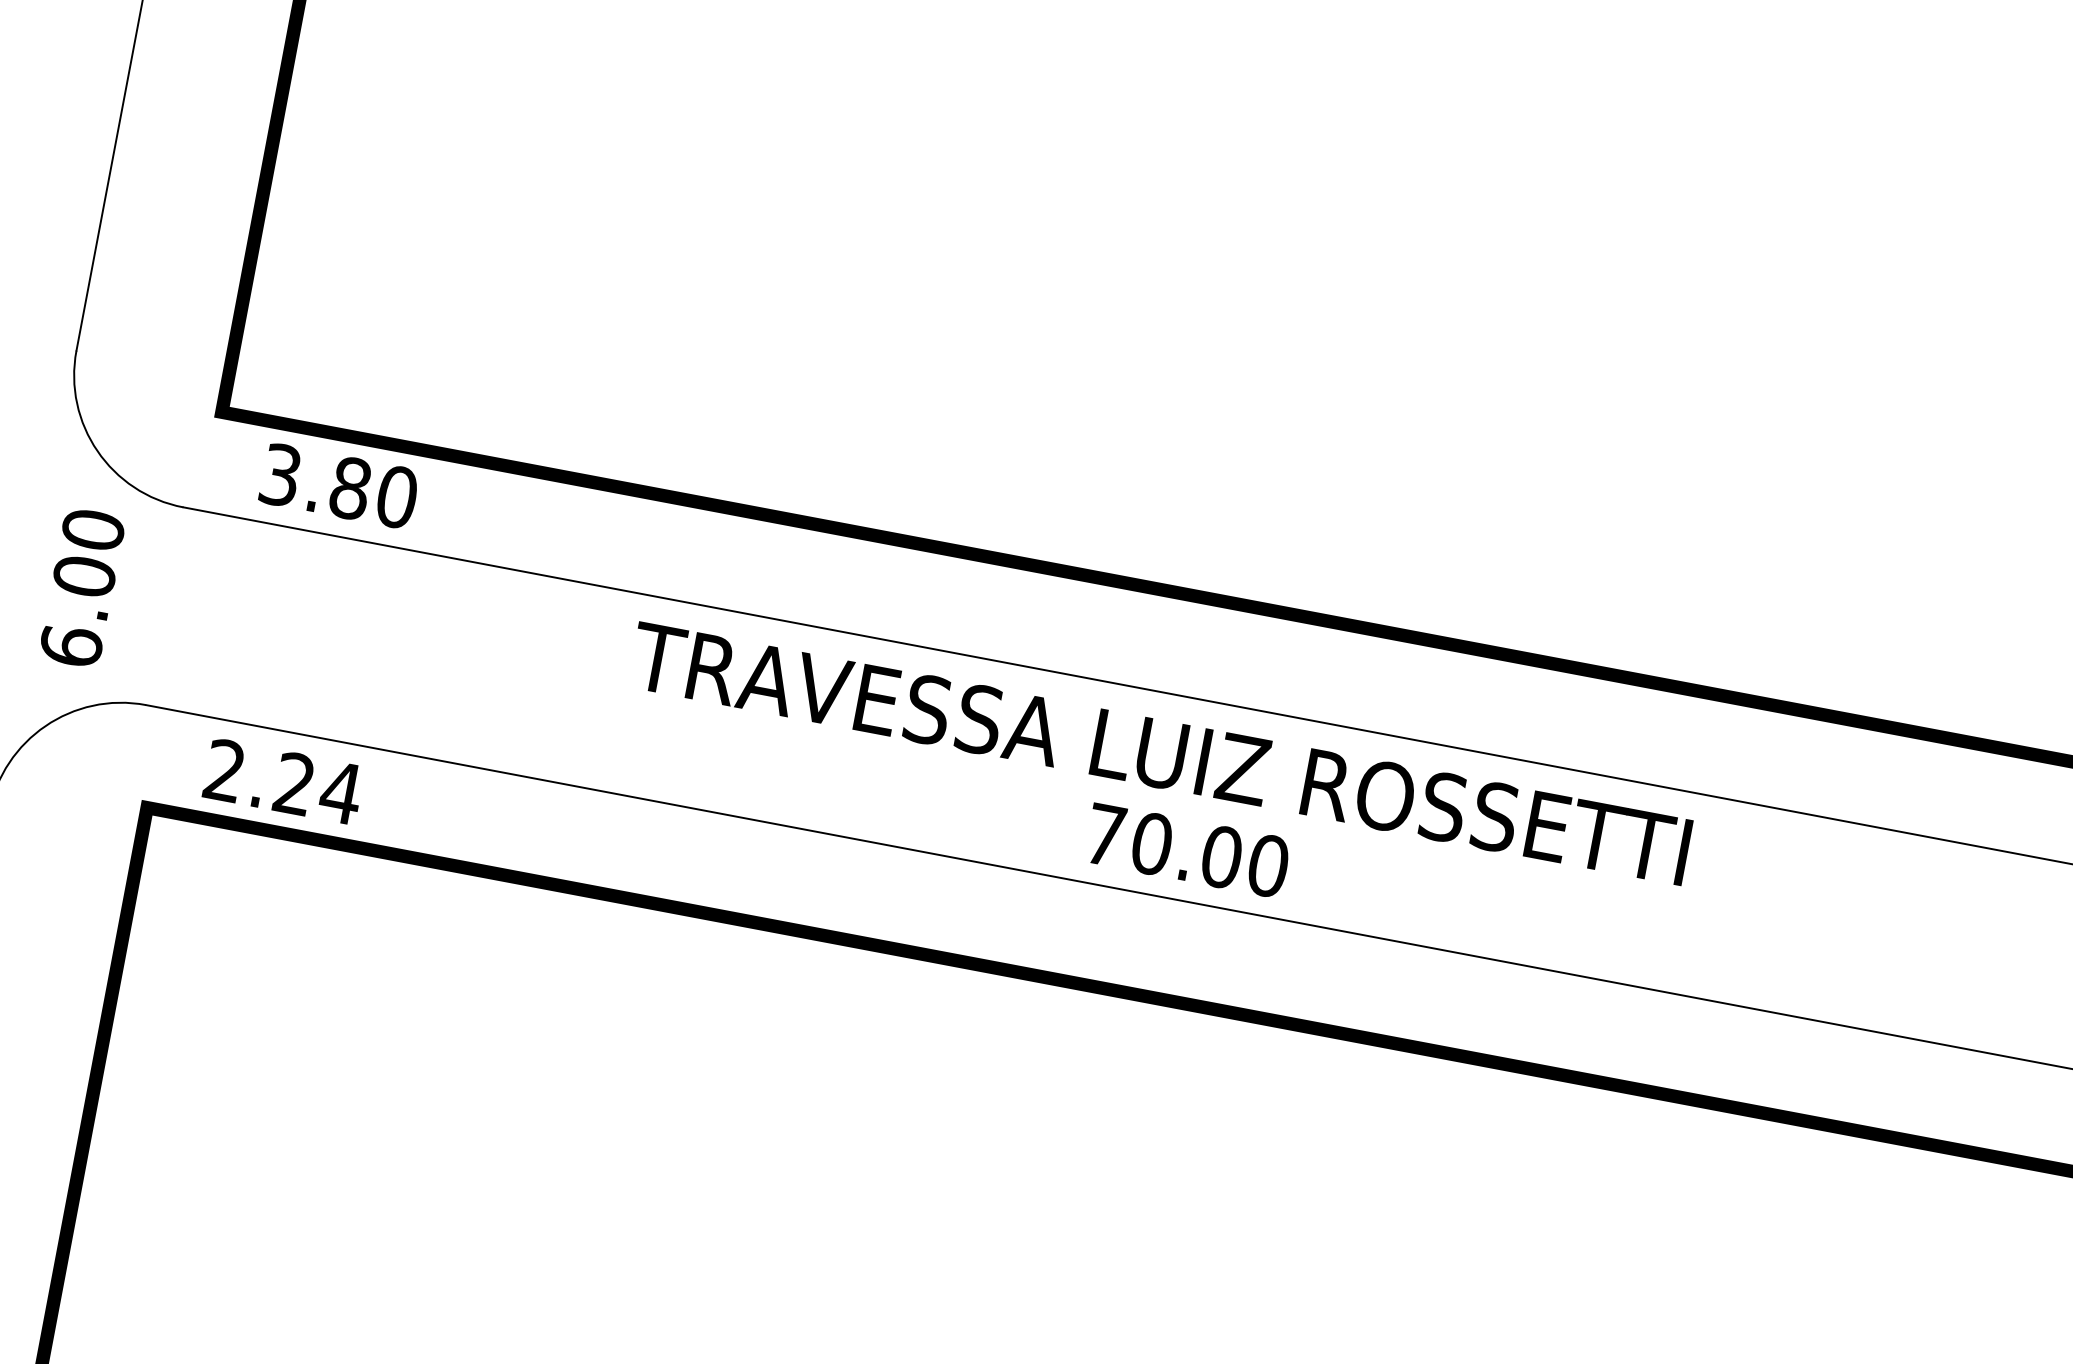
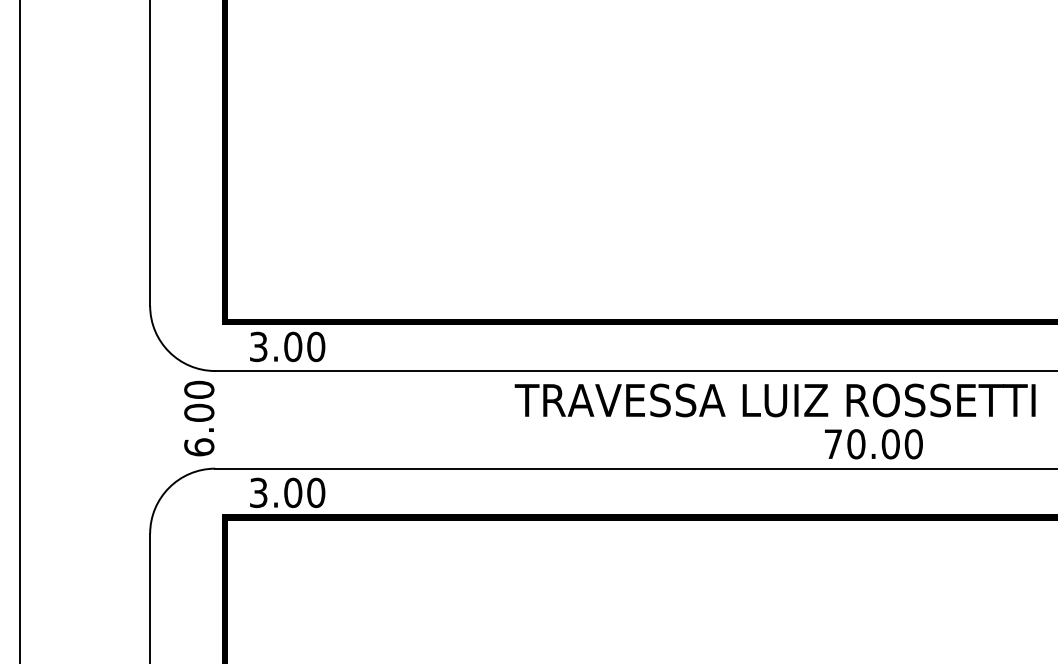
text: (351, 487) -> (293, 346), 3.80 -> 3.00
text: (82, 587) -> (199, 418), moved
text: (1158, 753) -> (774, 400), moved
text: (283, 780) -> (287, 492), 2.24 -> 3.00
text: (1186, 851) -> (873, 444), moved

